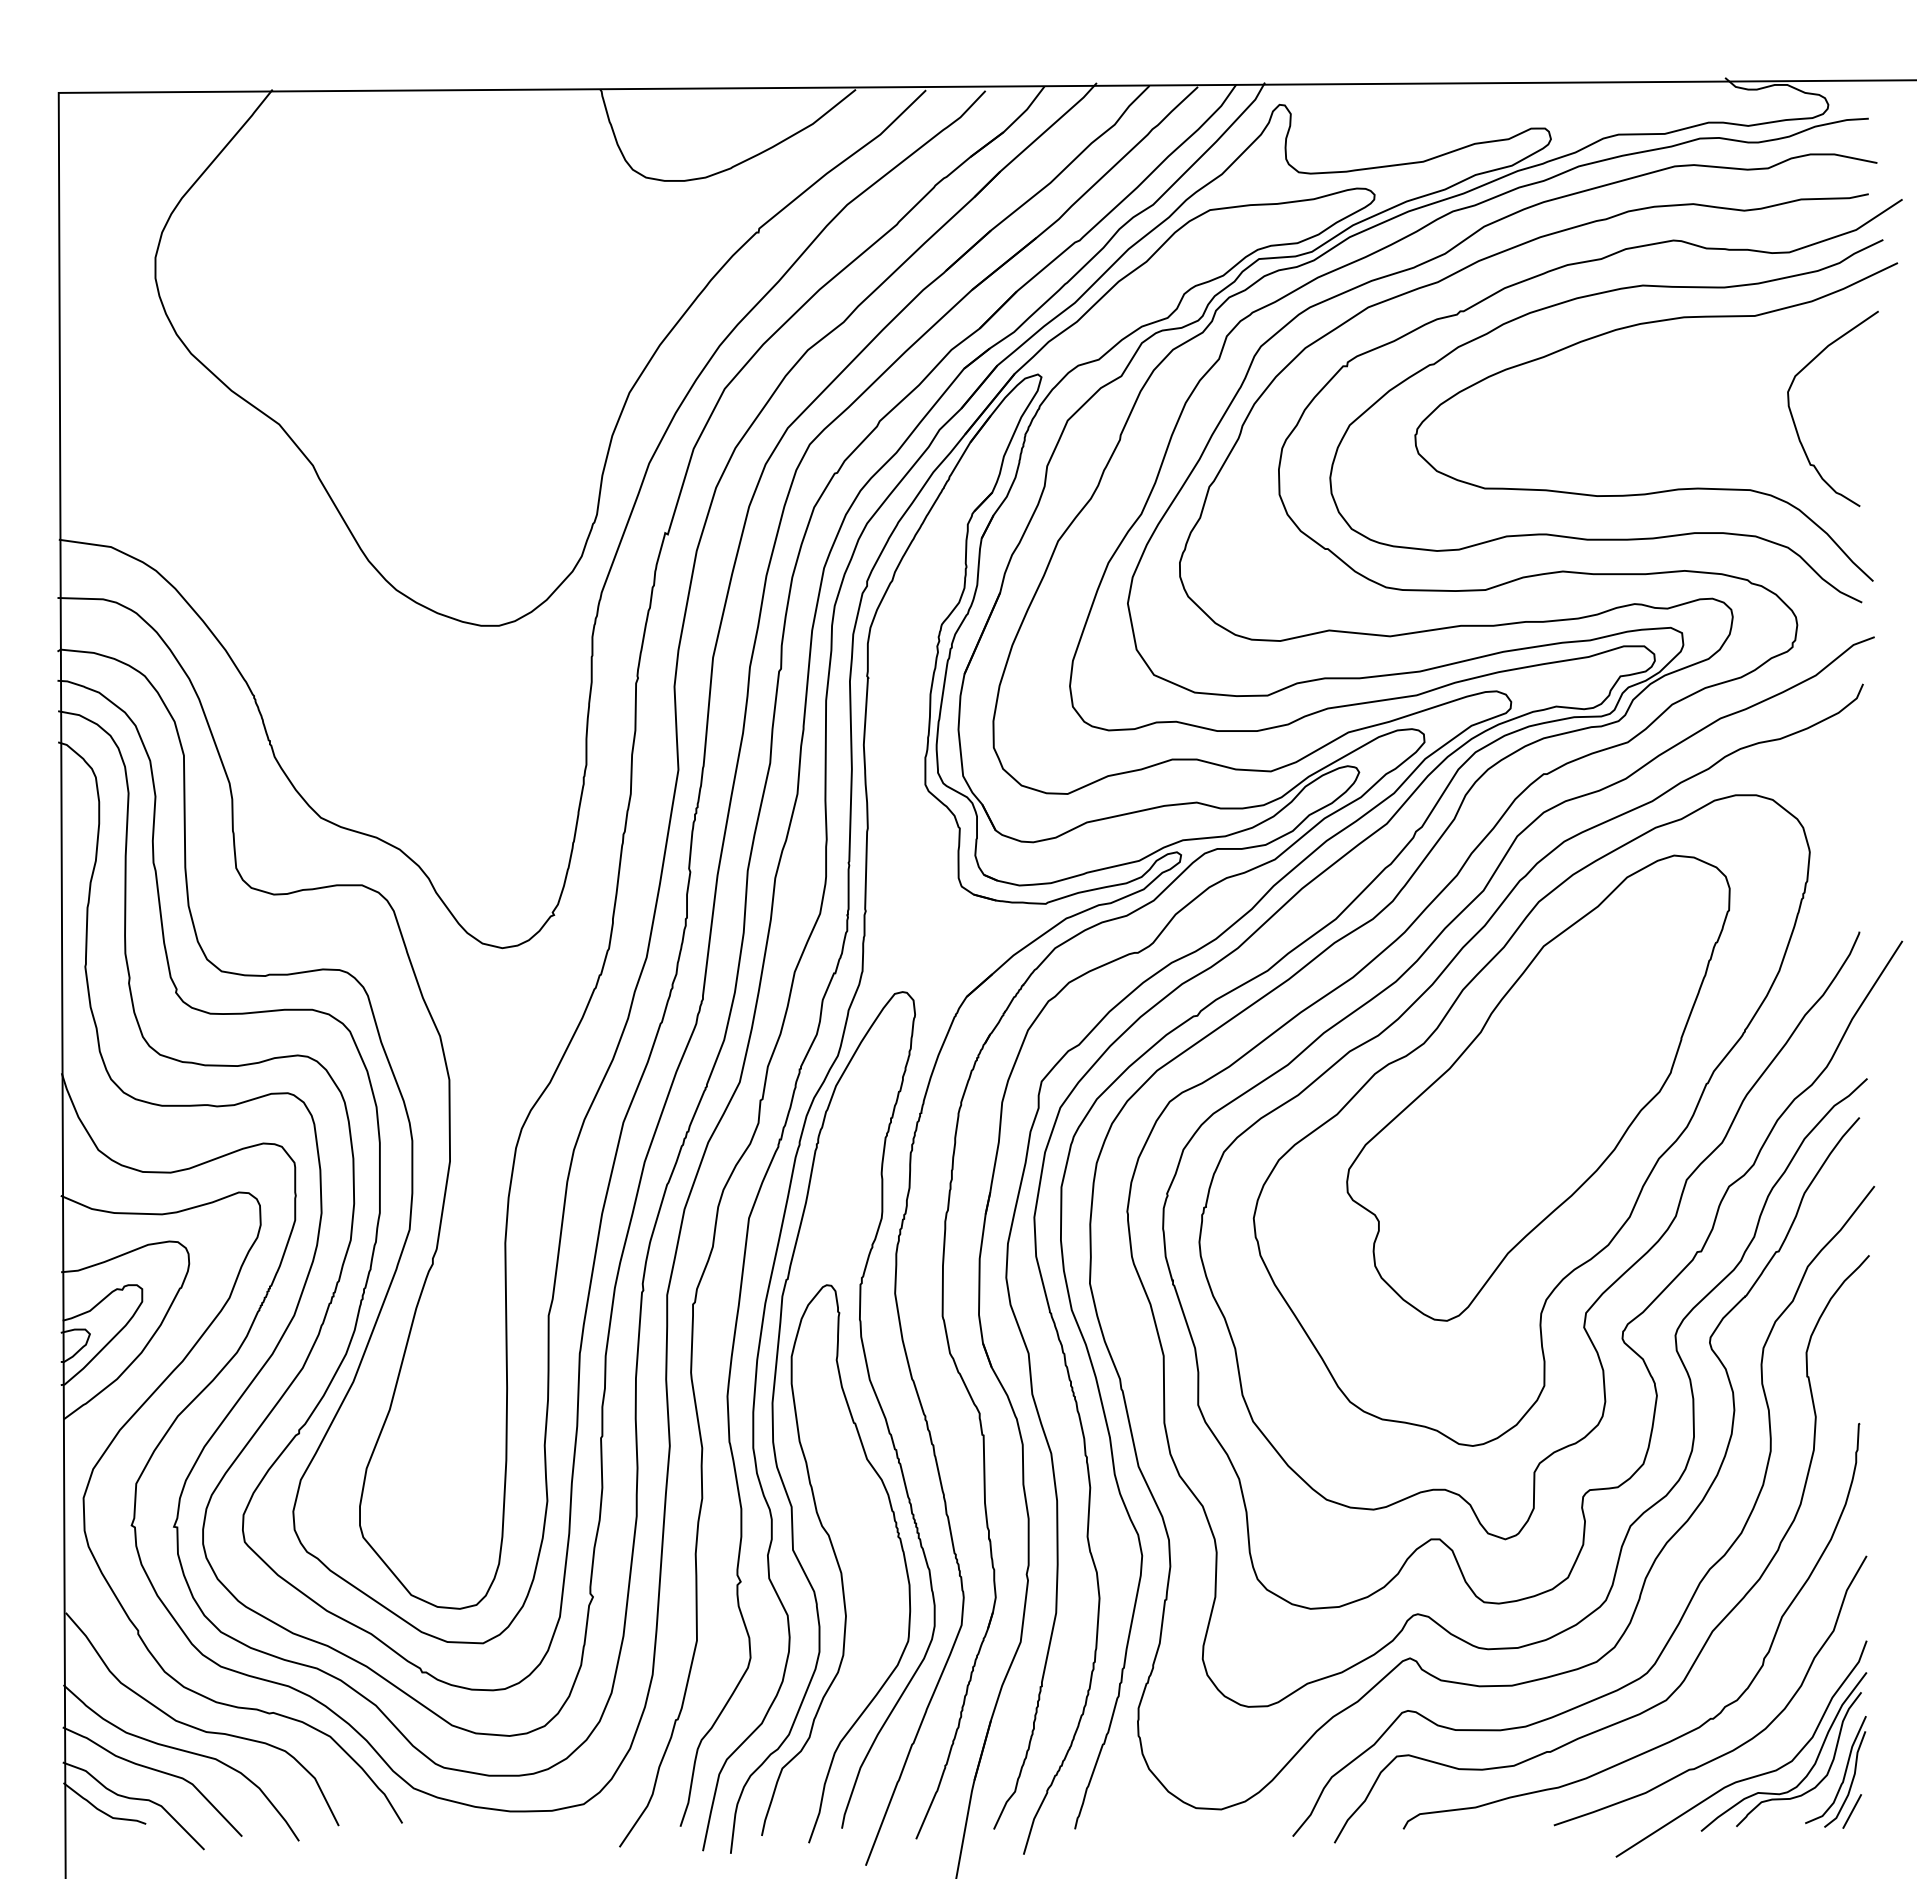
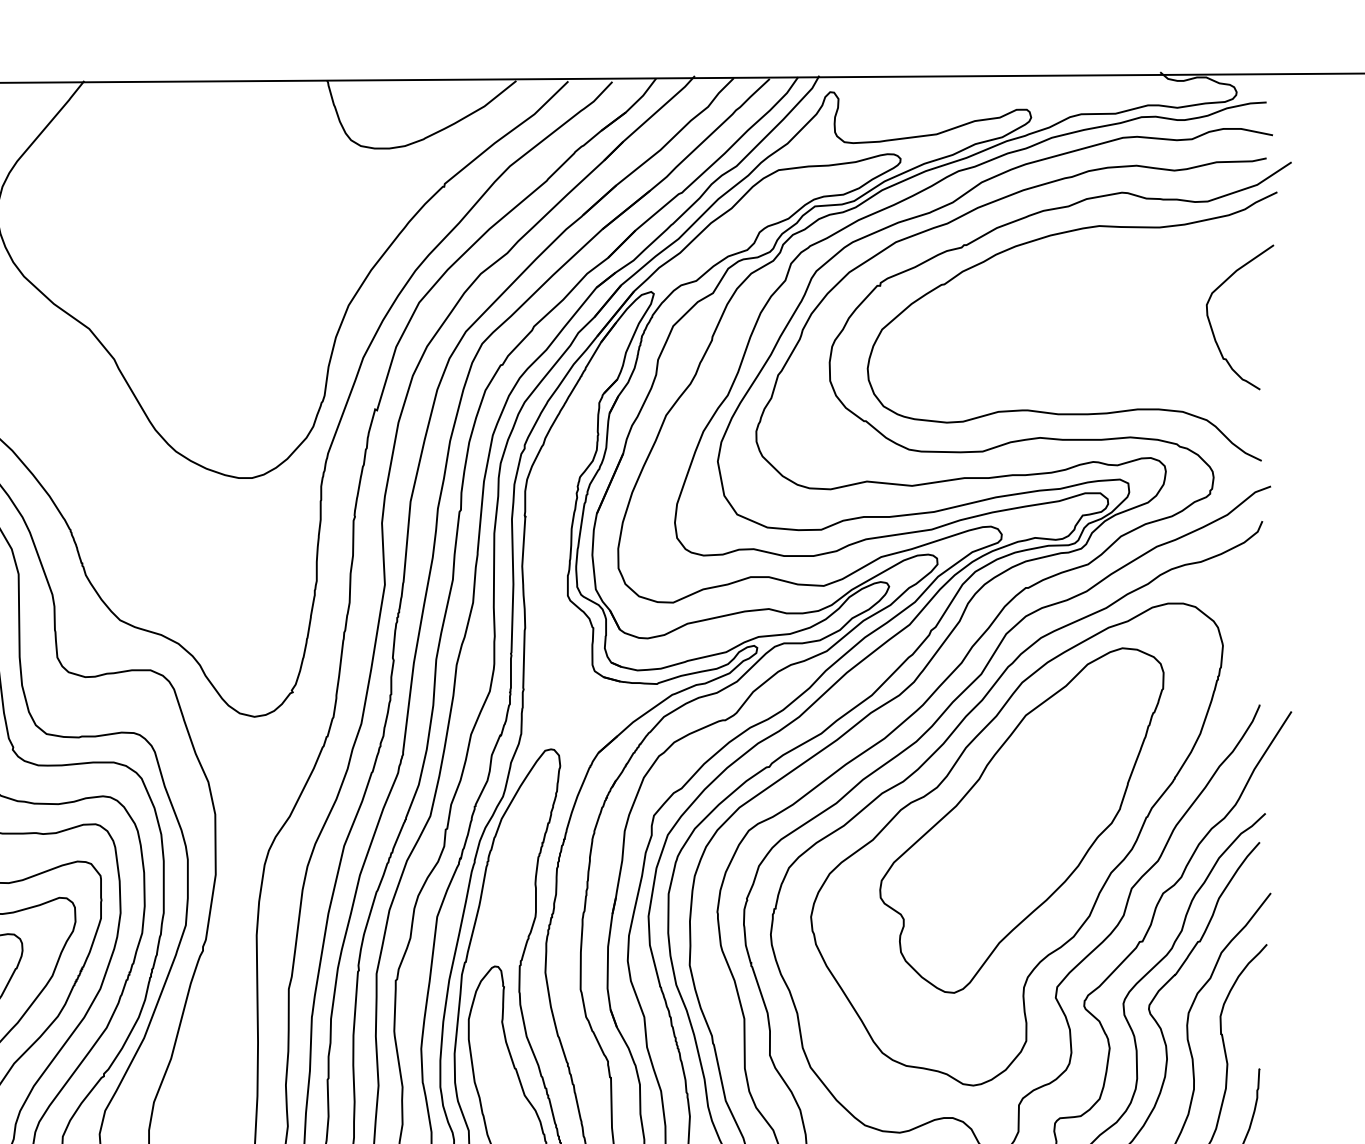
curve: (1669, 489) -> (1119, 377), removed

